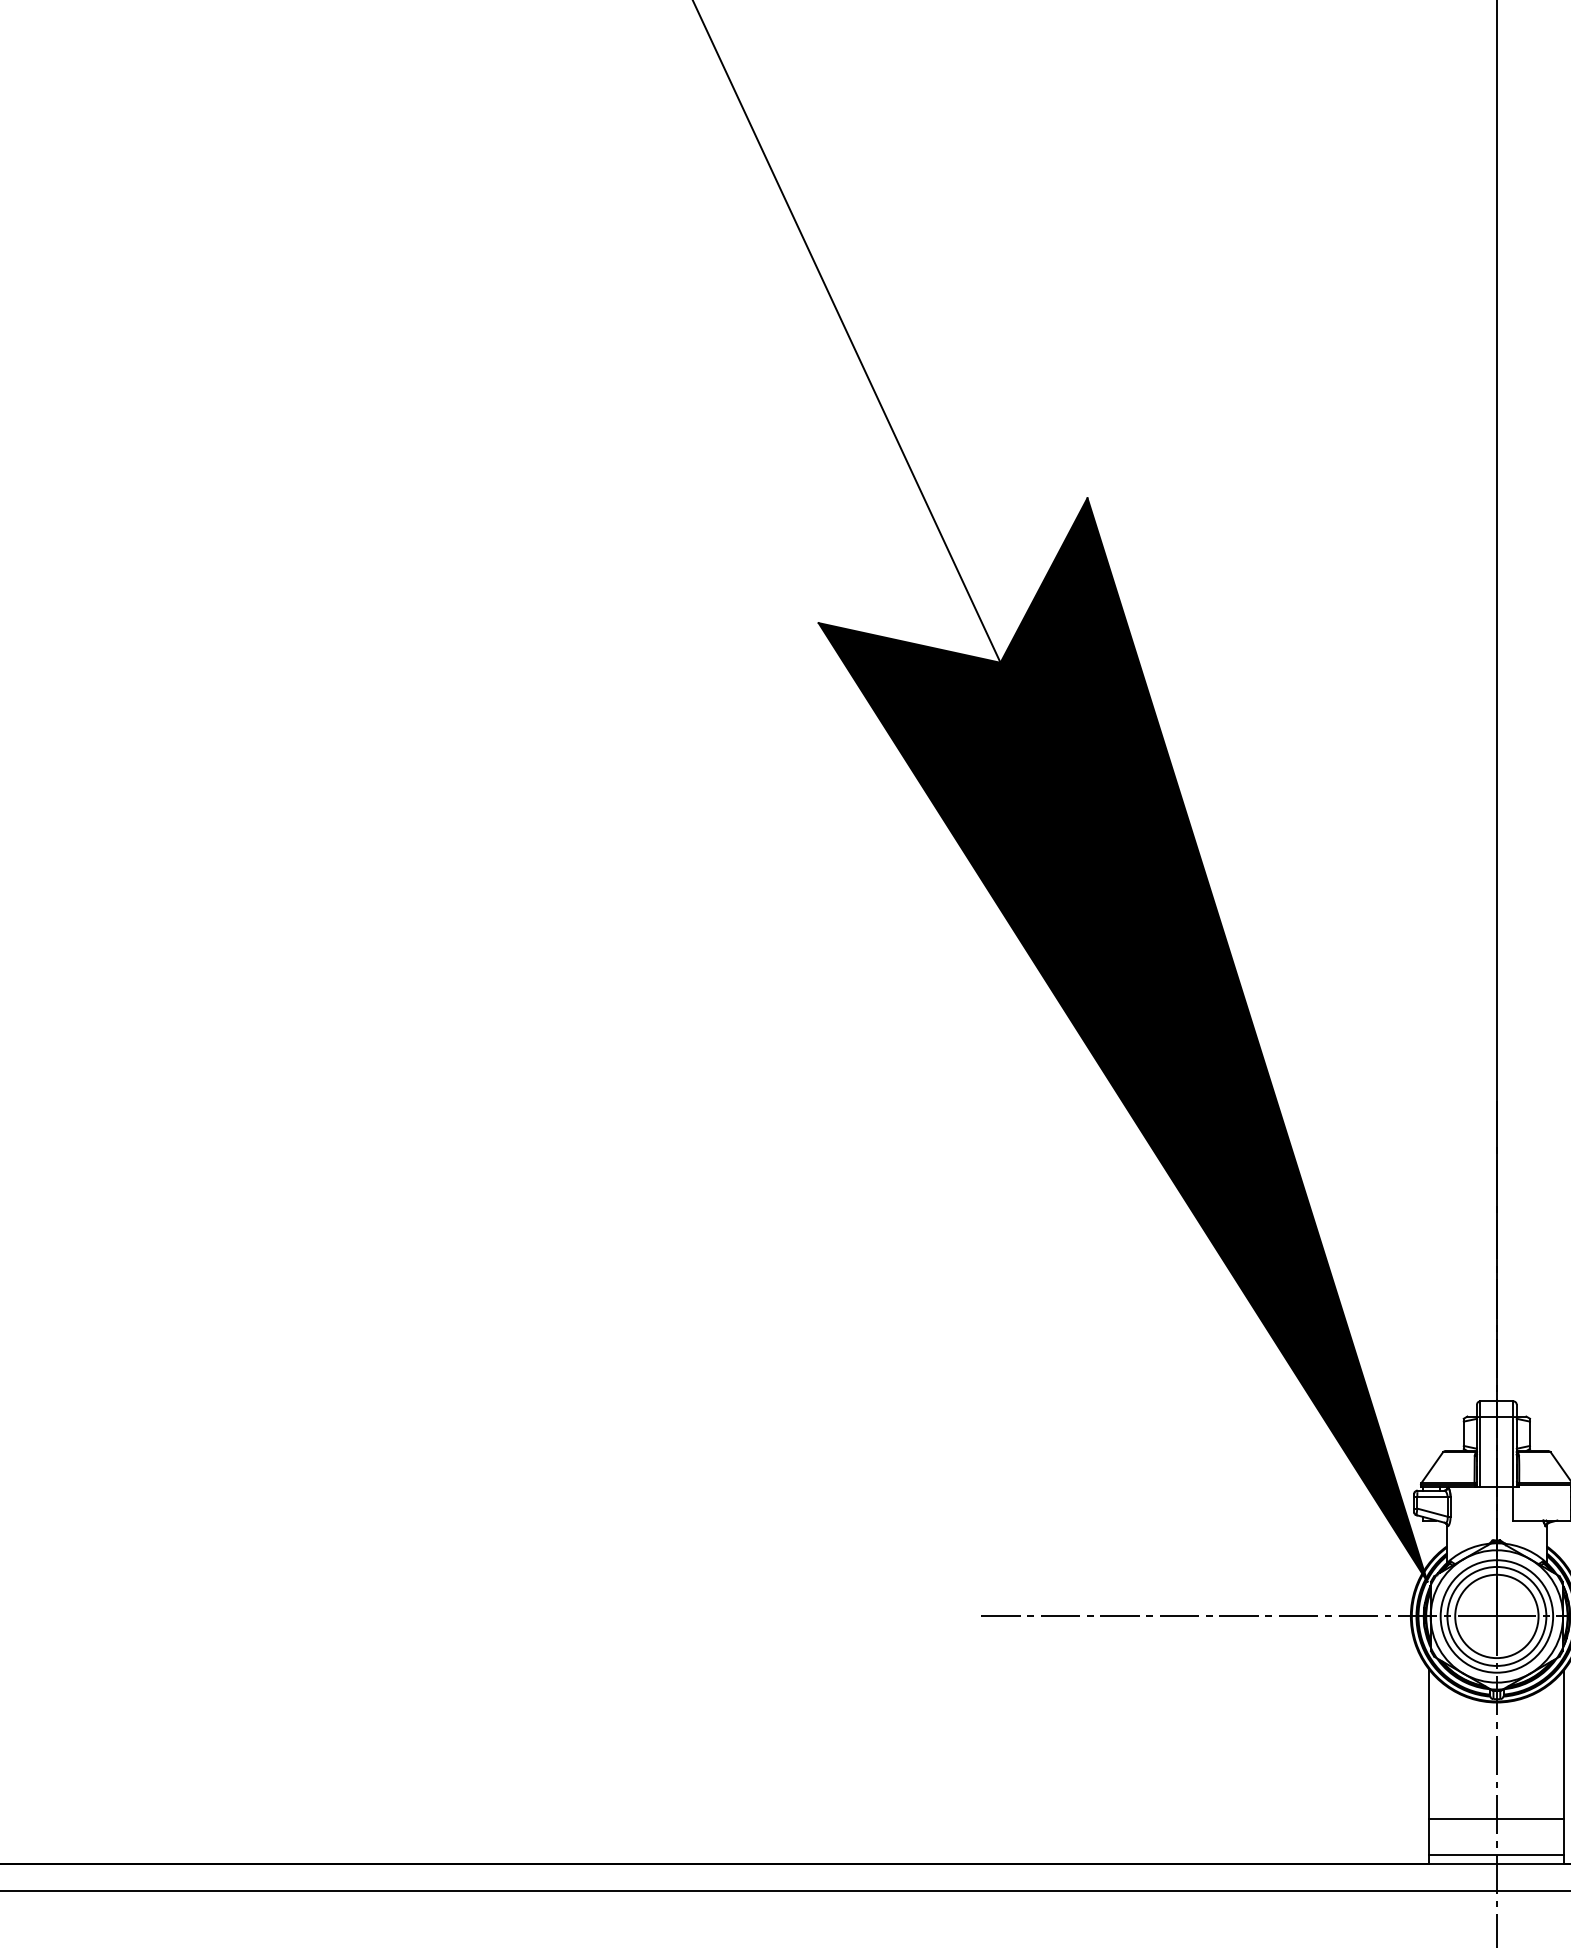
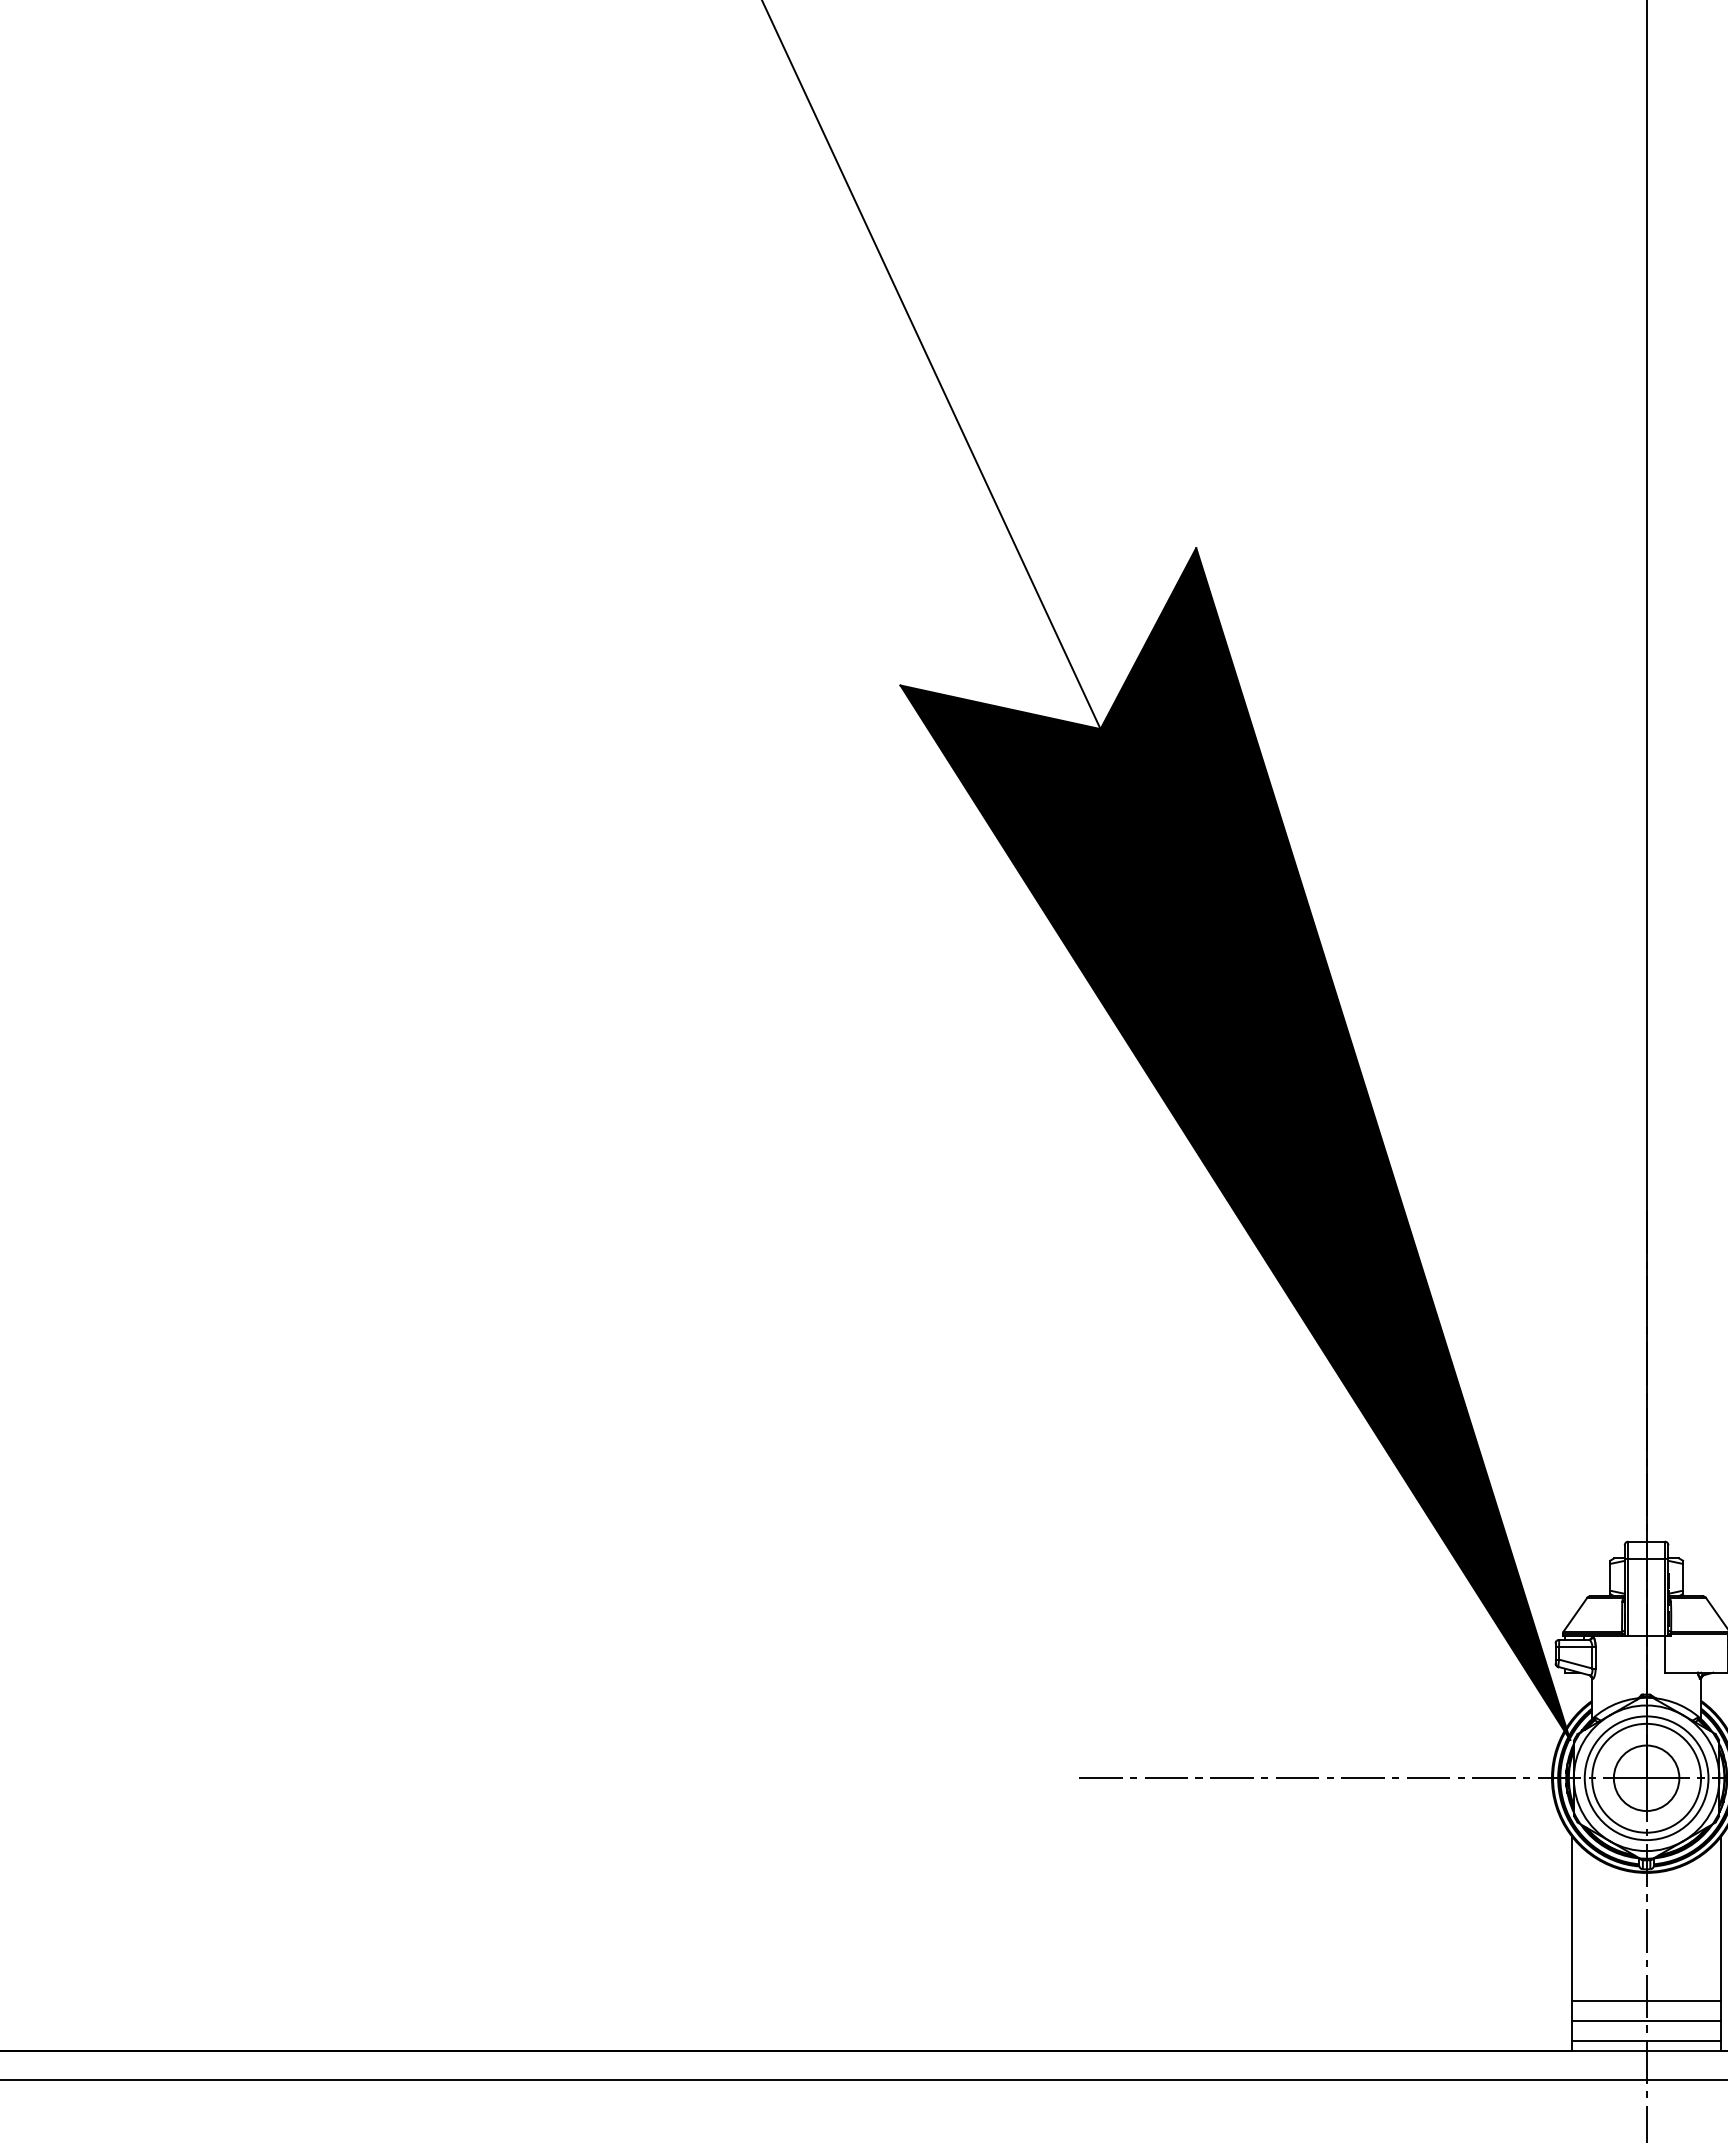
circle: (1496, 1616) -> (1646, 1778), size x0.71
line: (1496, 1837) -> (1646, 2021), added

